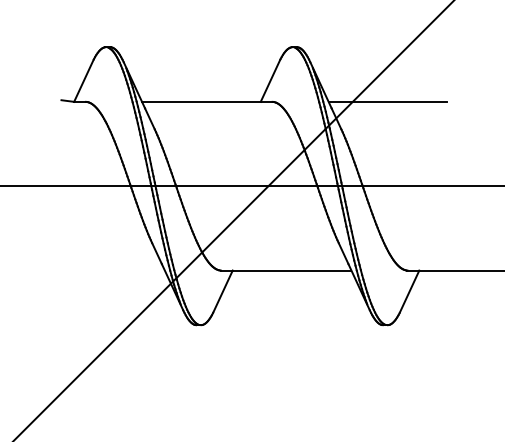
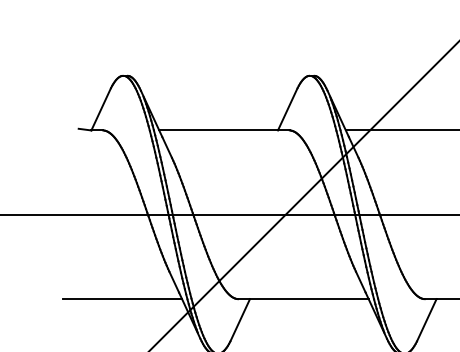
line: (105, 270) -> (122, 299), added

